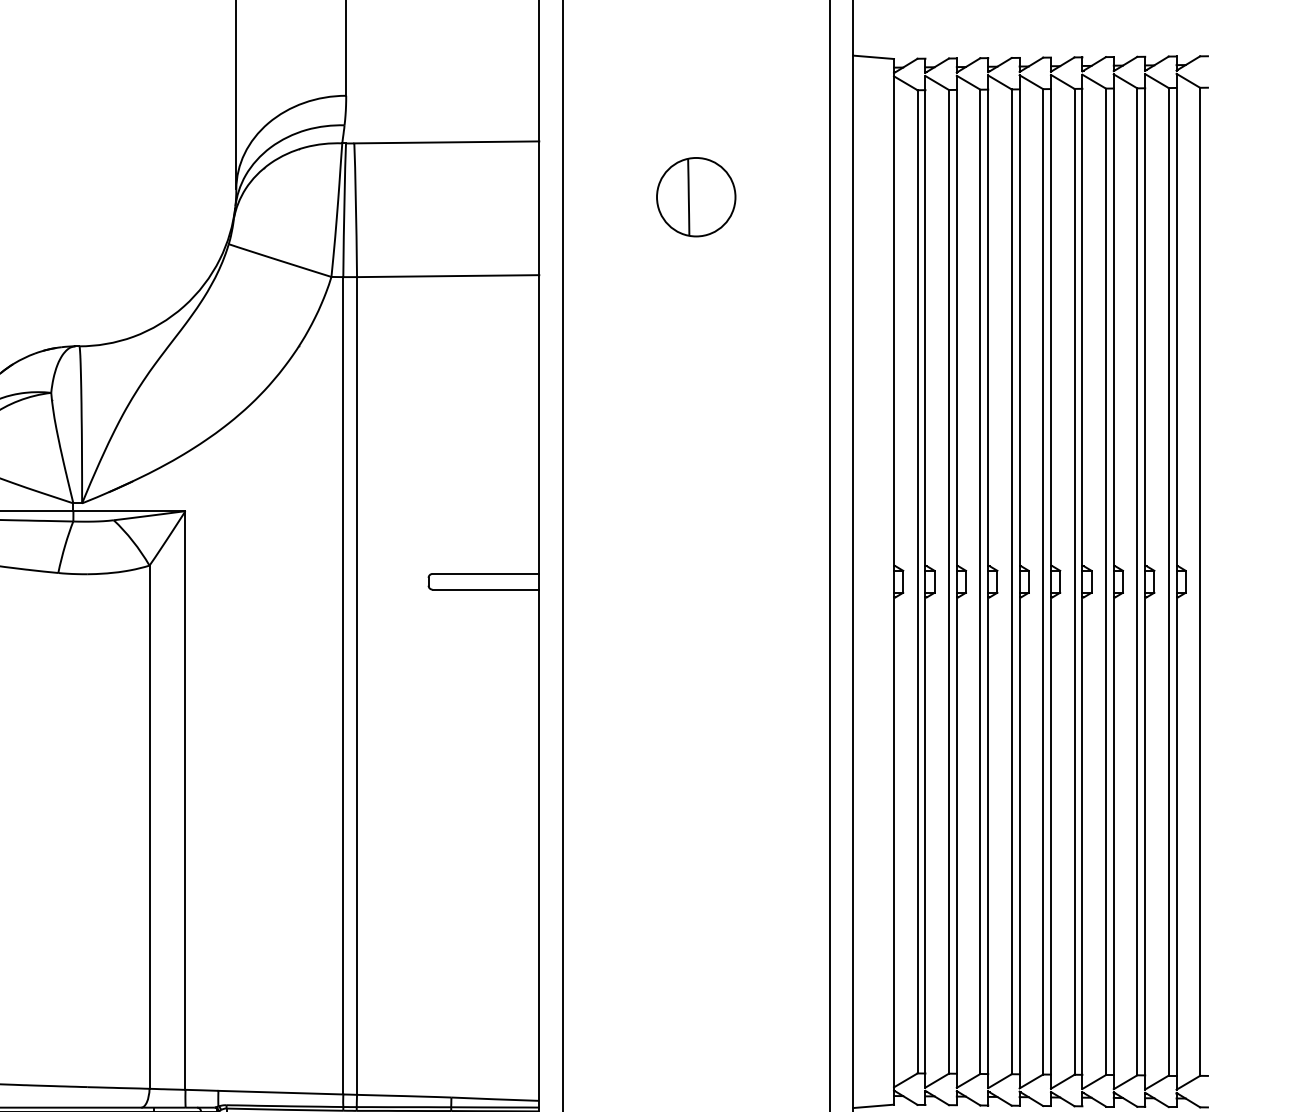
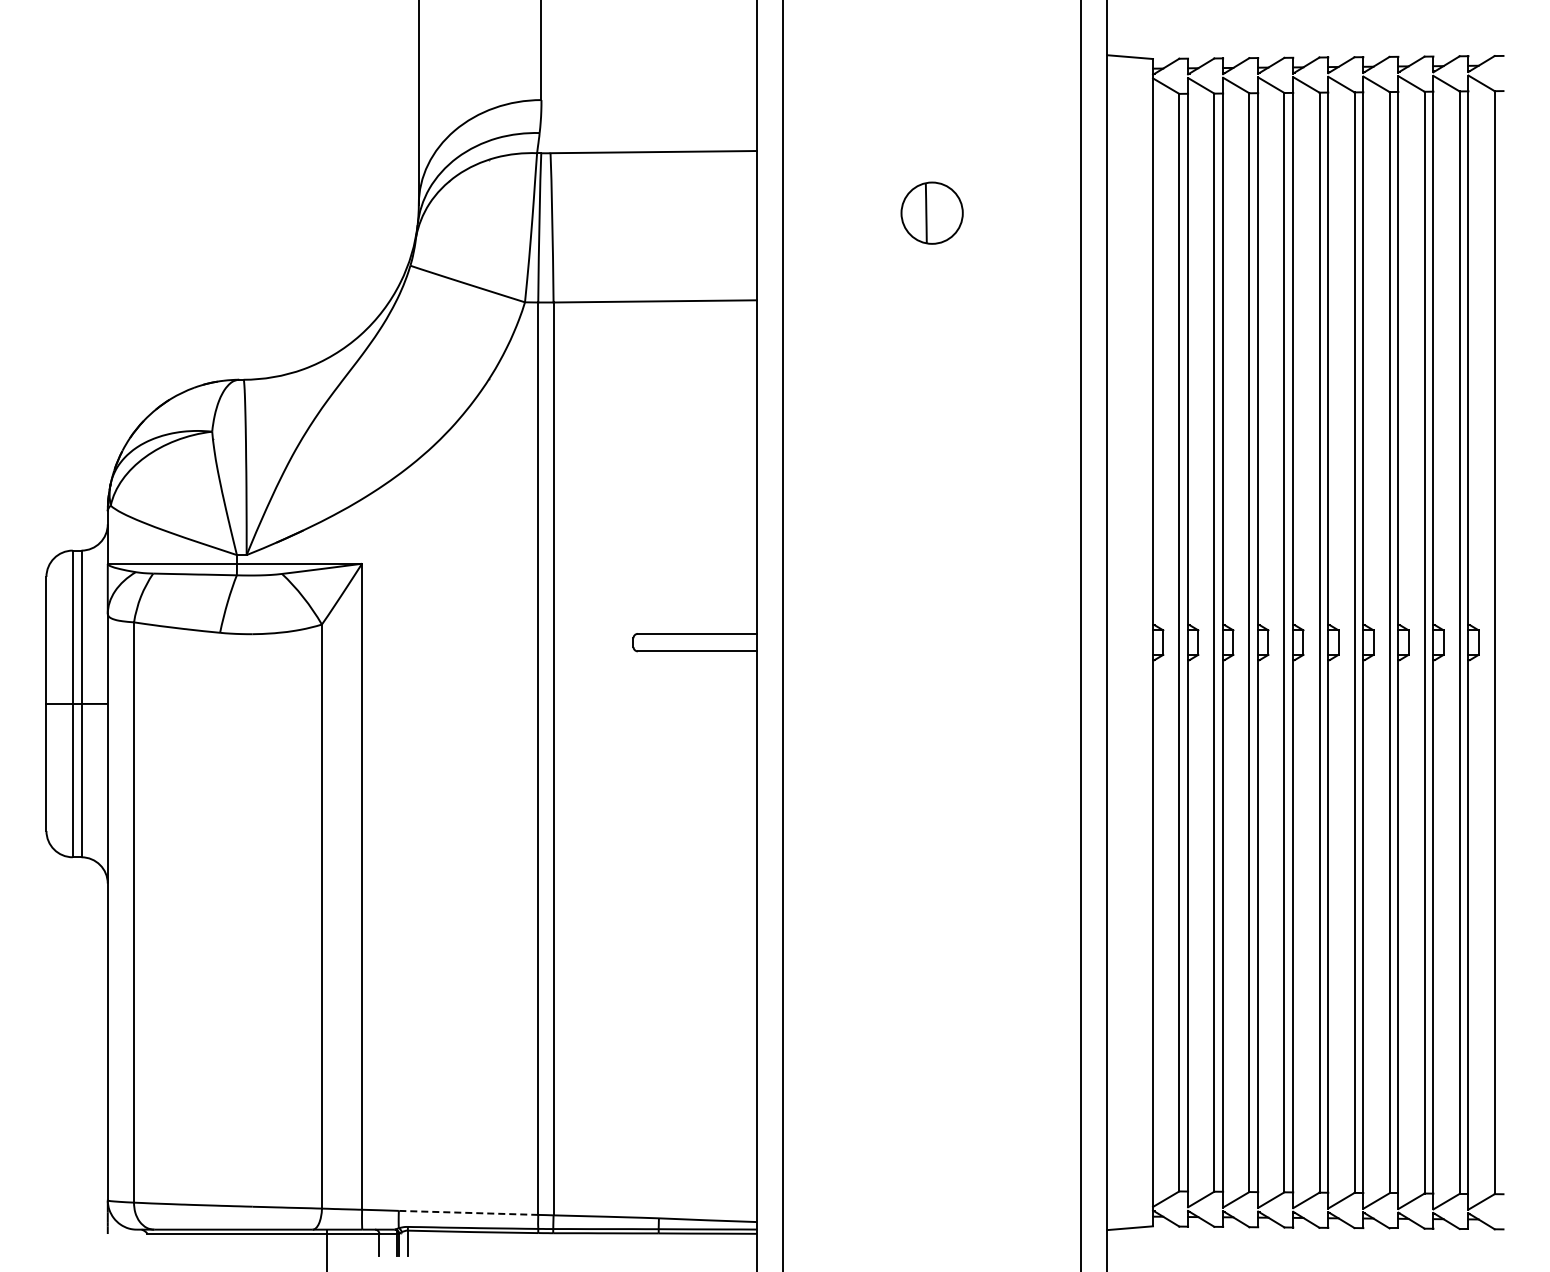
part: (695, 196) -> (931, 212), size x0.7
line: (280, 1092) -> (468, 1212), solid -> dashed

